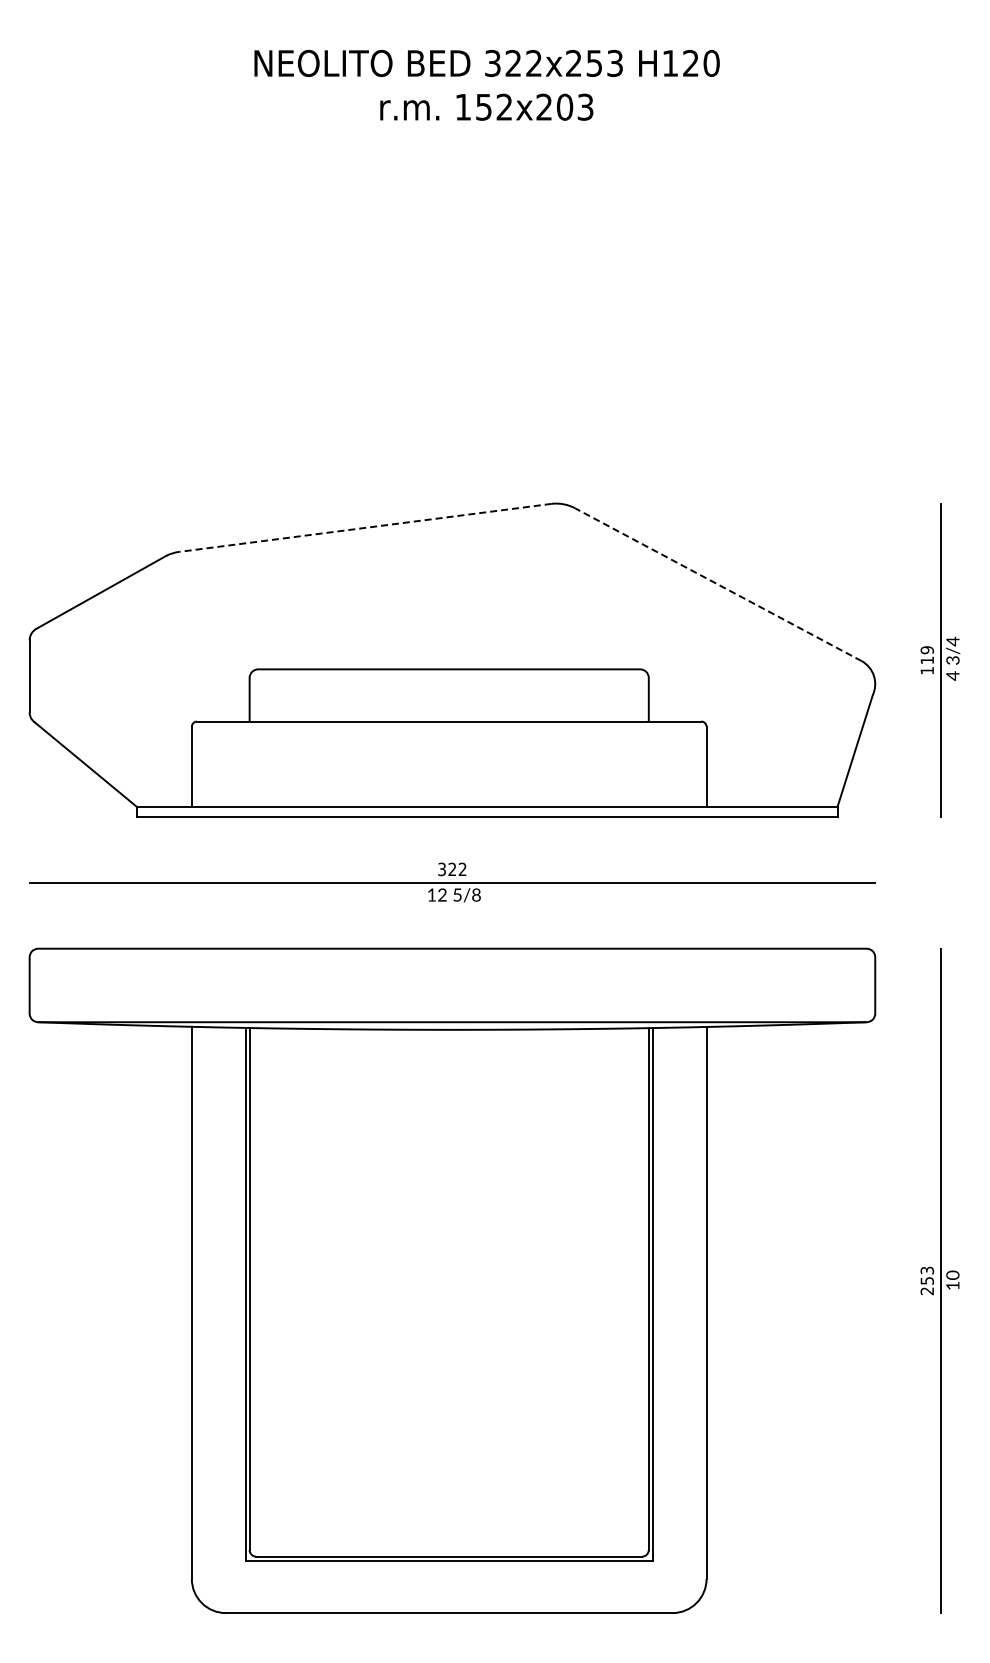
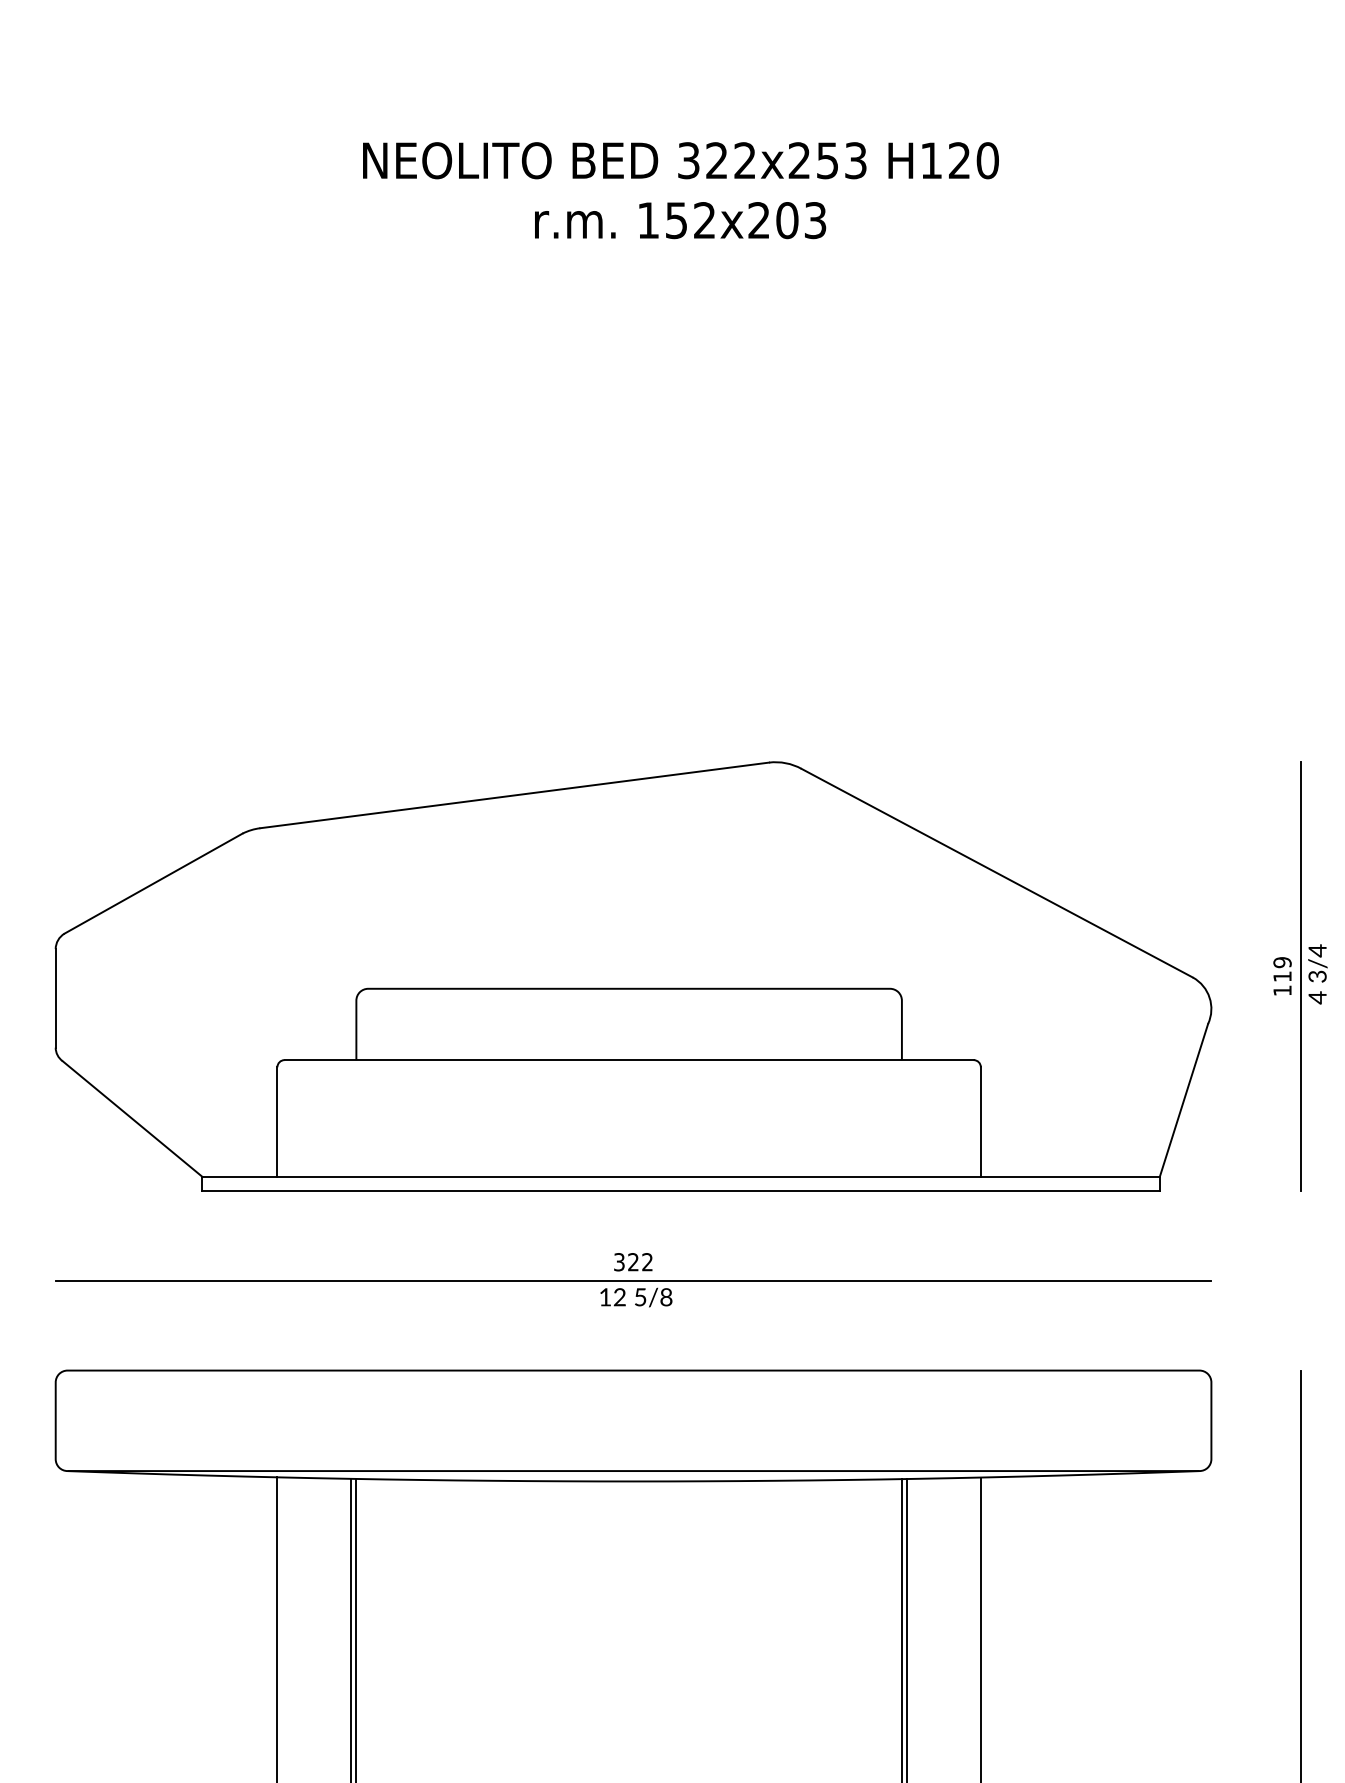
line: (365, 527) -> (514, 794), dashed -> solid
line: (718, 584) -> (997, 872), dashed -> solid

